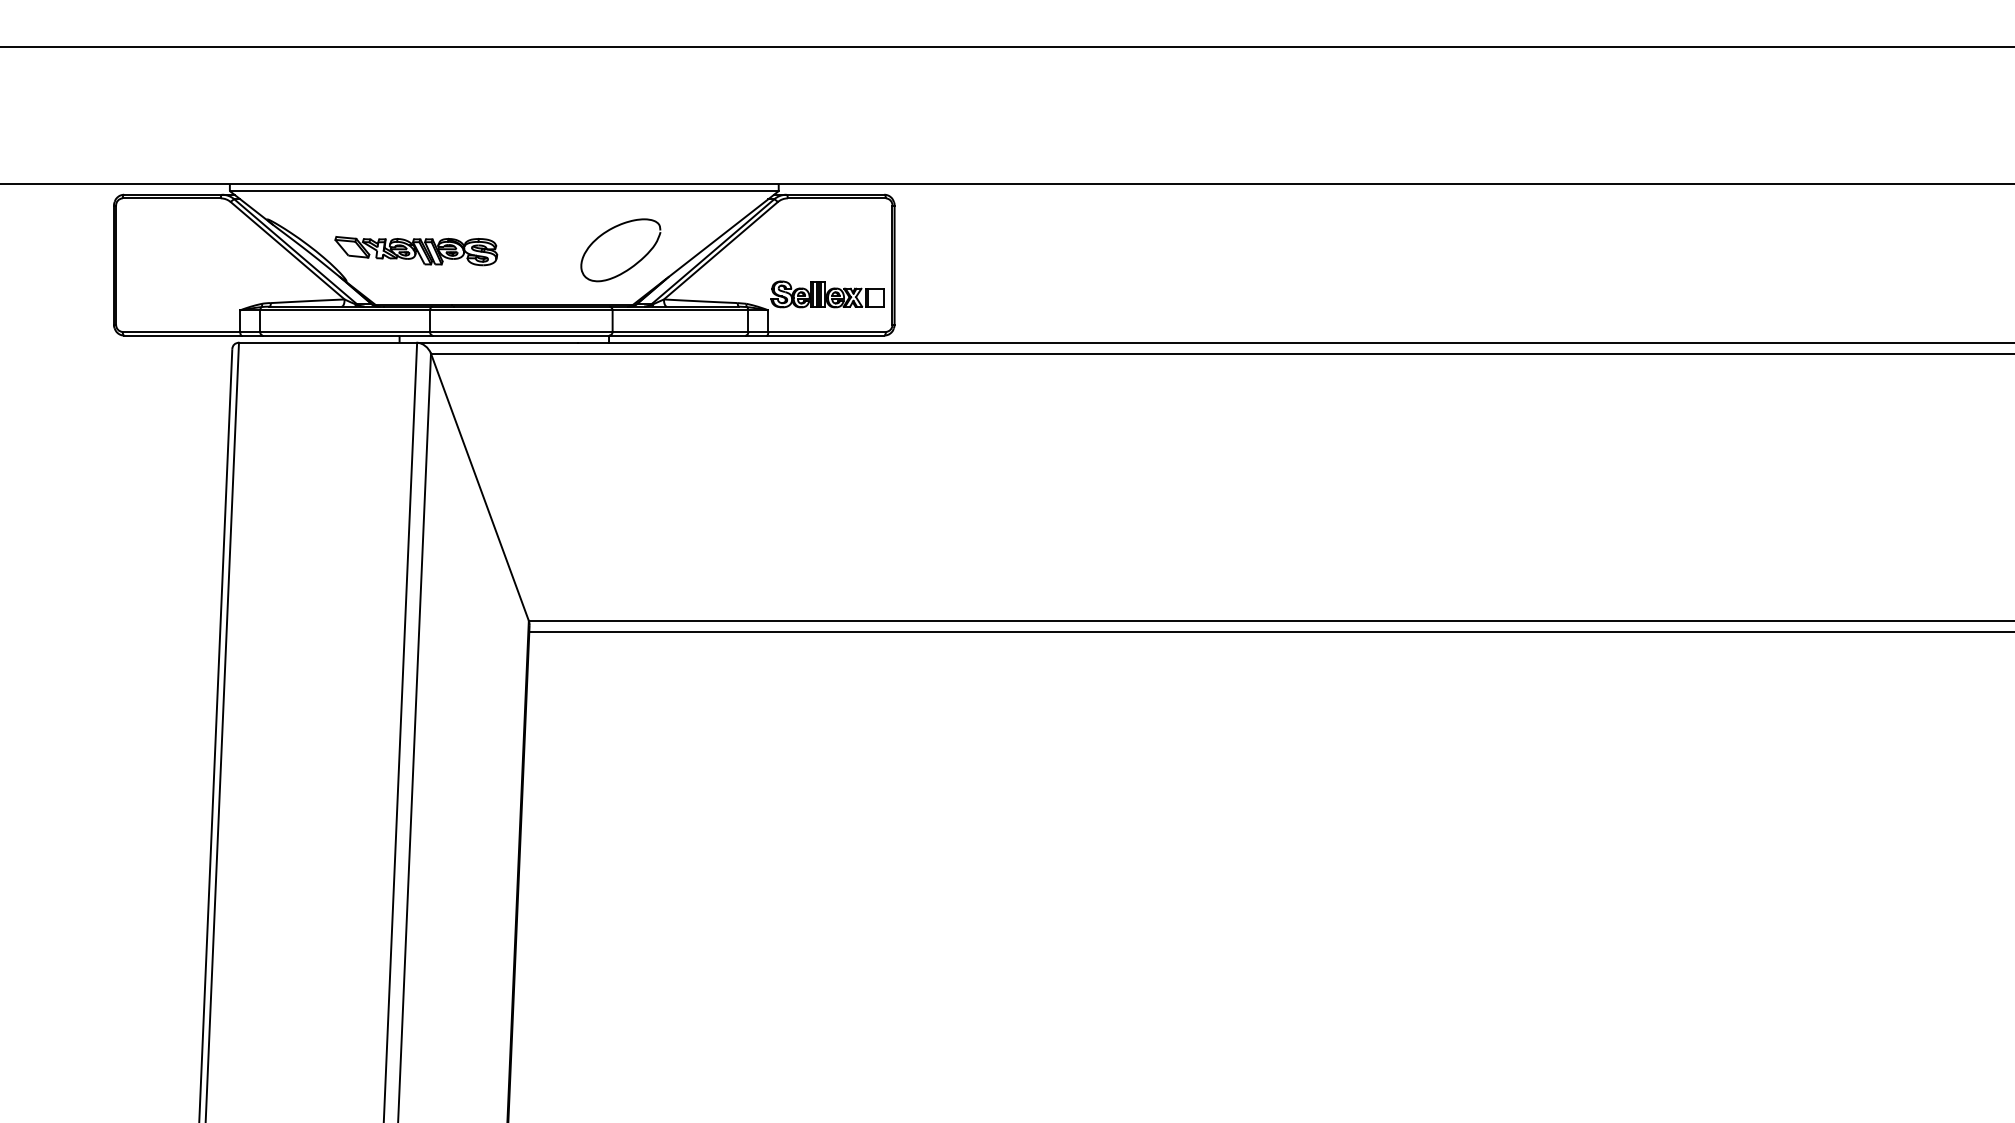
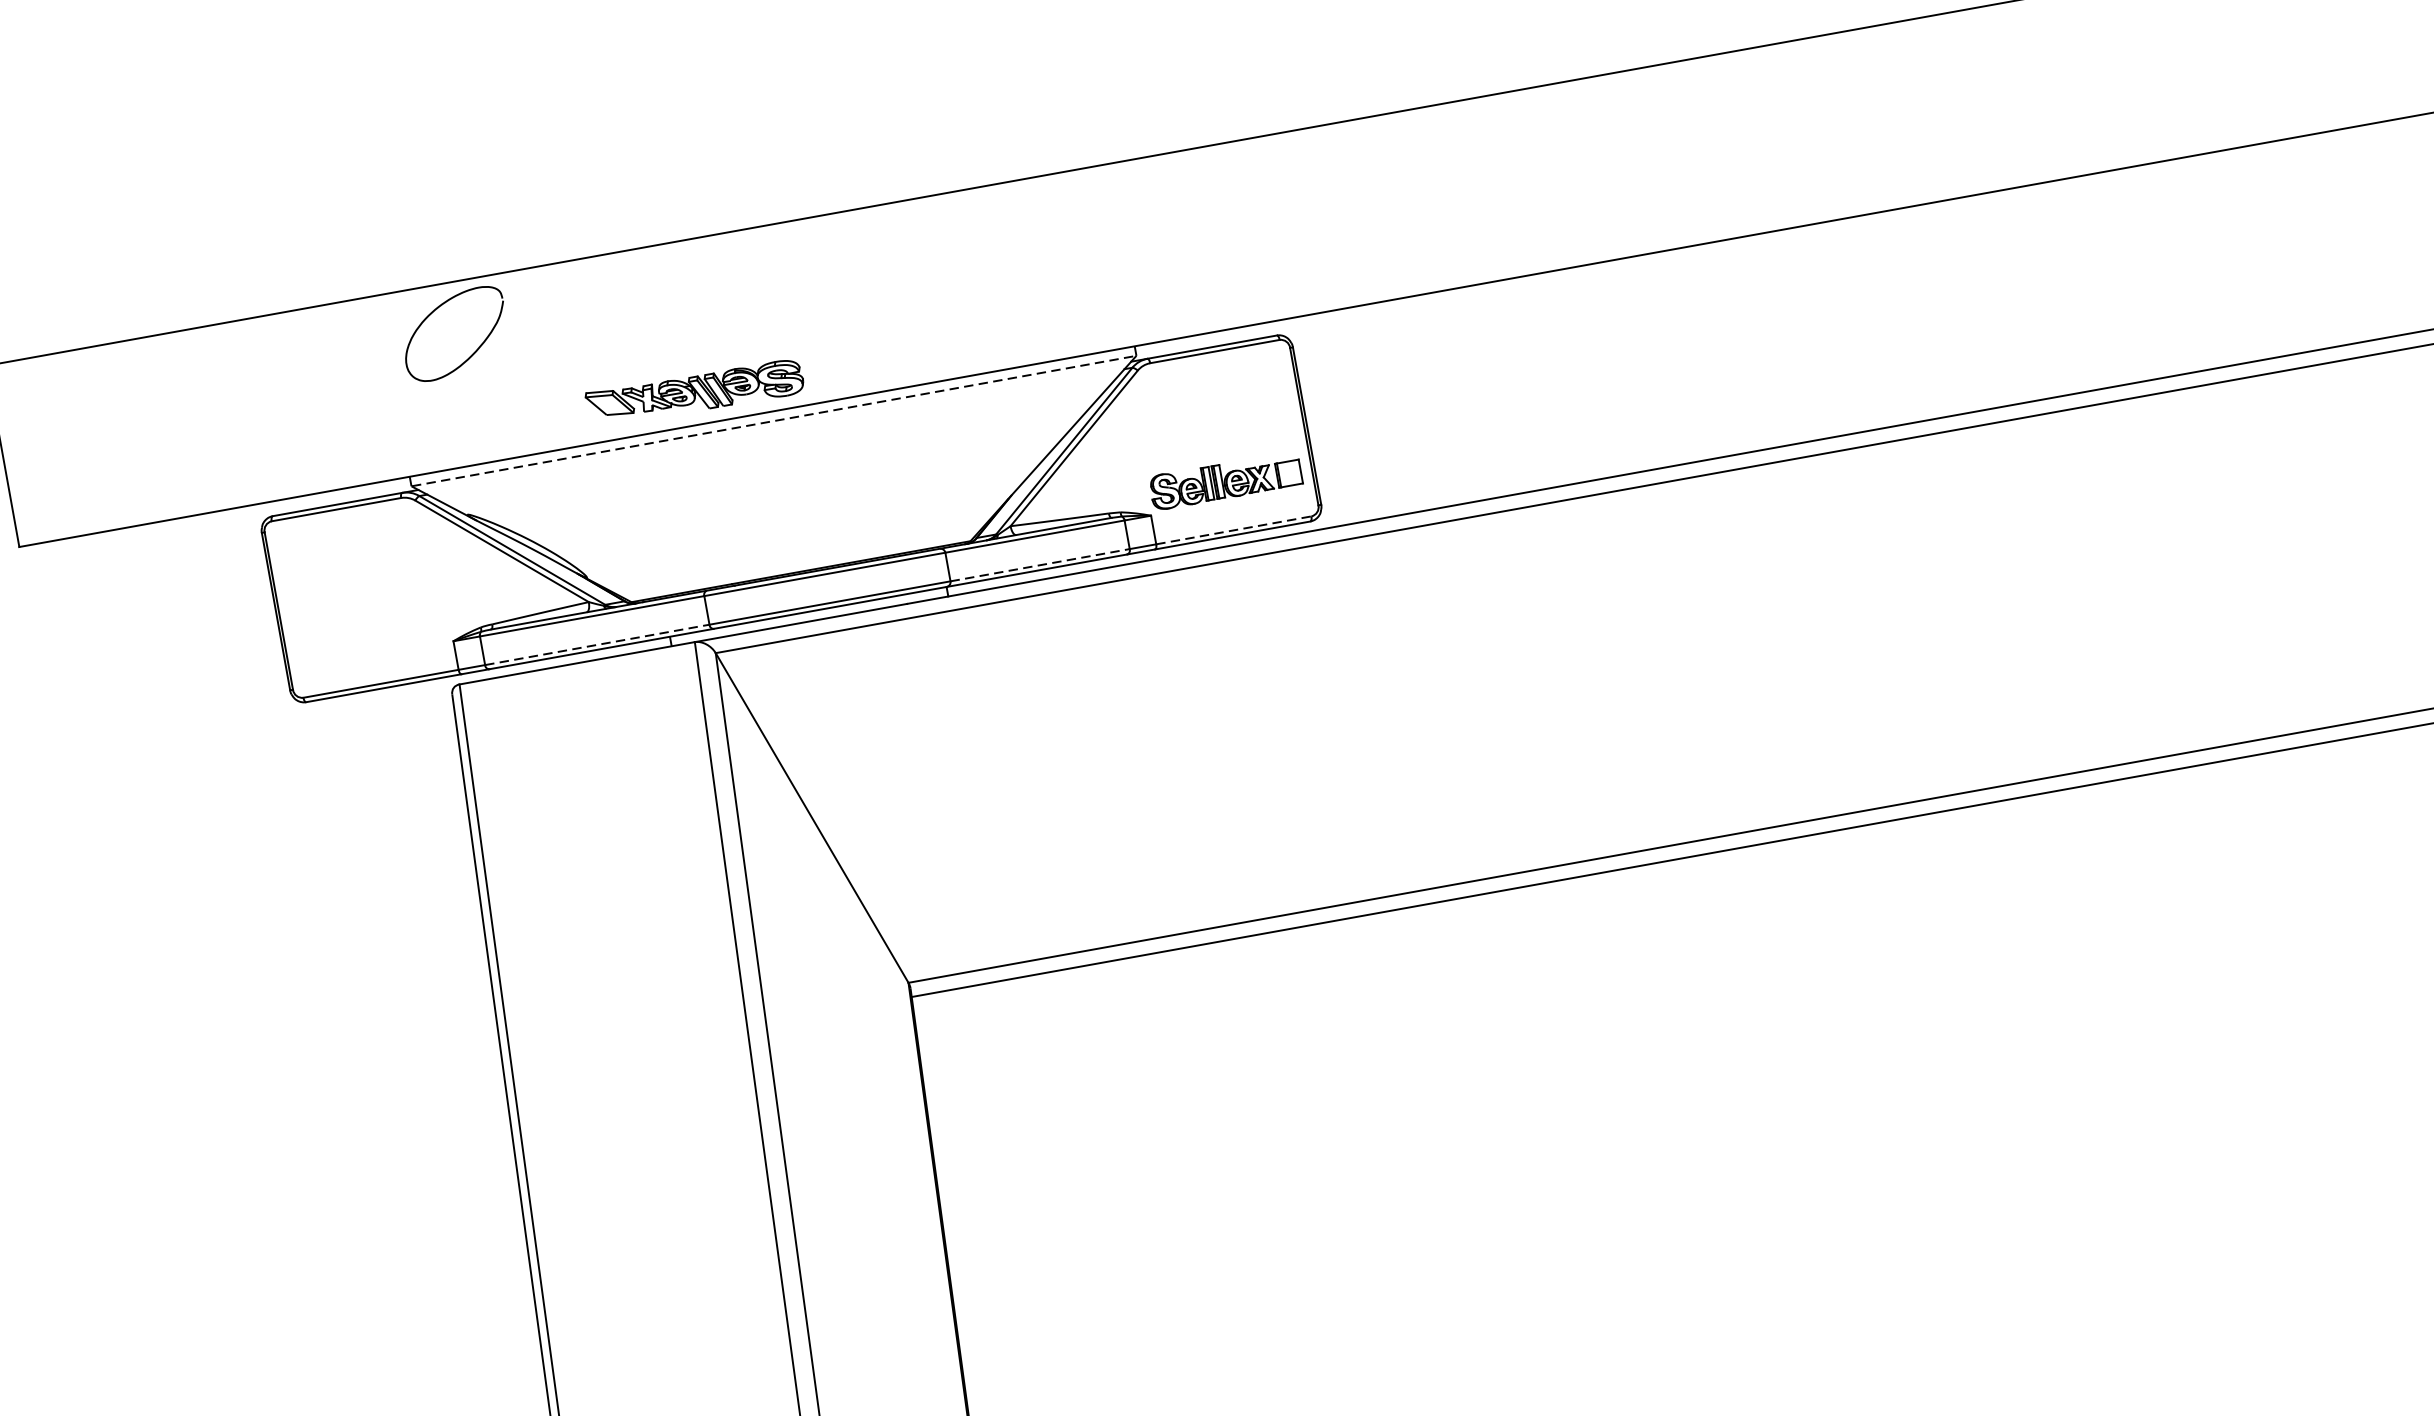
line: (504, 191) -> (774, 421), solid -> dashed
part: (416, 251) -> (695, 393), moved
curve: (632, 265) -> (473, 351), moved
line: (345, 331) -> (597, 644), solid -> dashed
line: (680, 331) -> (1040, 564), solid -> dashed
line: (827, 331) -> (1234, 529), solid -> dashed

